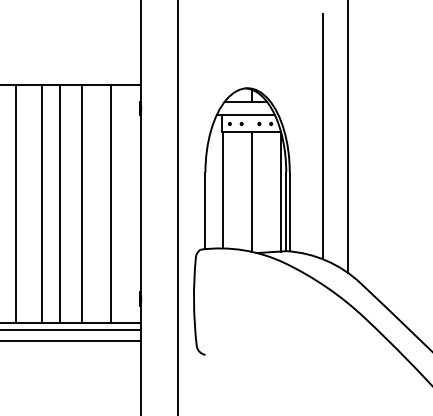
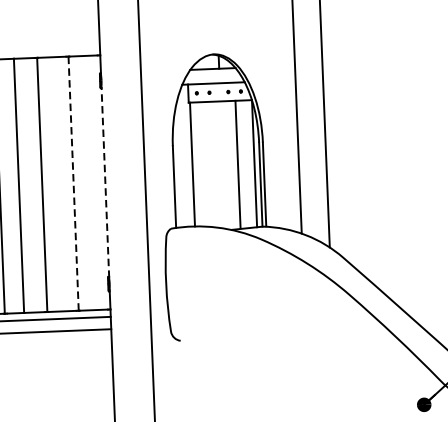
line: (251, 191) -> (237, 163), moved
line: (140, 203) -> (104, 182), solid -> dashed
line: (111, 204) -> (73, 184), solid -> dashed

